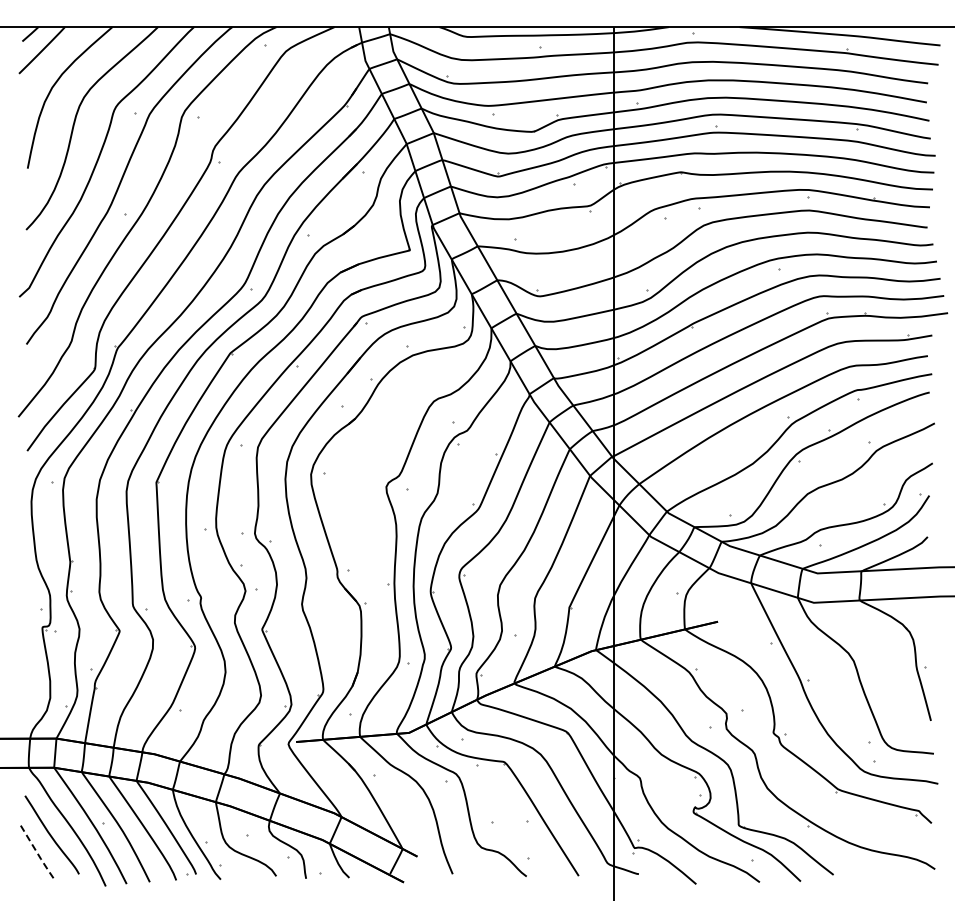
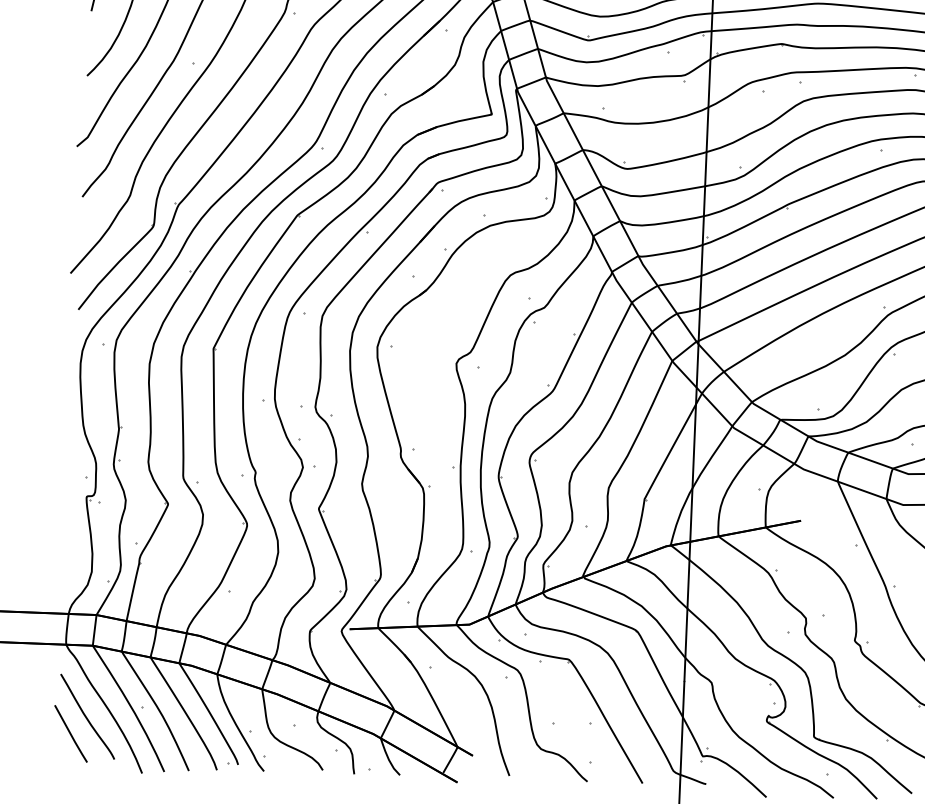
line: (37, 853) -> (71, 735), dashed -> solid

